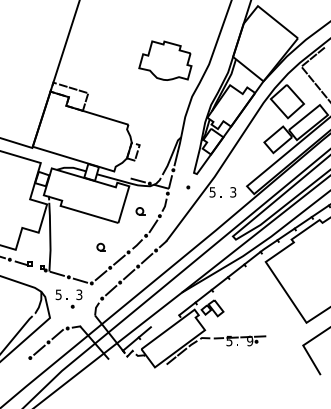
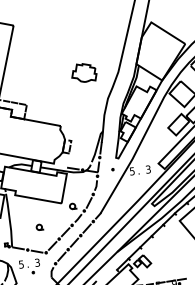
part: (165, 60) -> (84, 72), size x0.6
part: (140, 211) -> (73, 206), moved
part: (100, 246) -> (39, 226), moved

